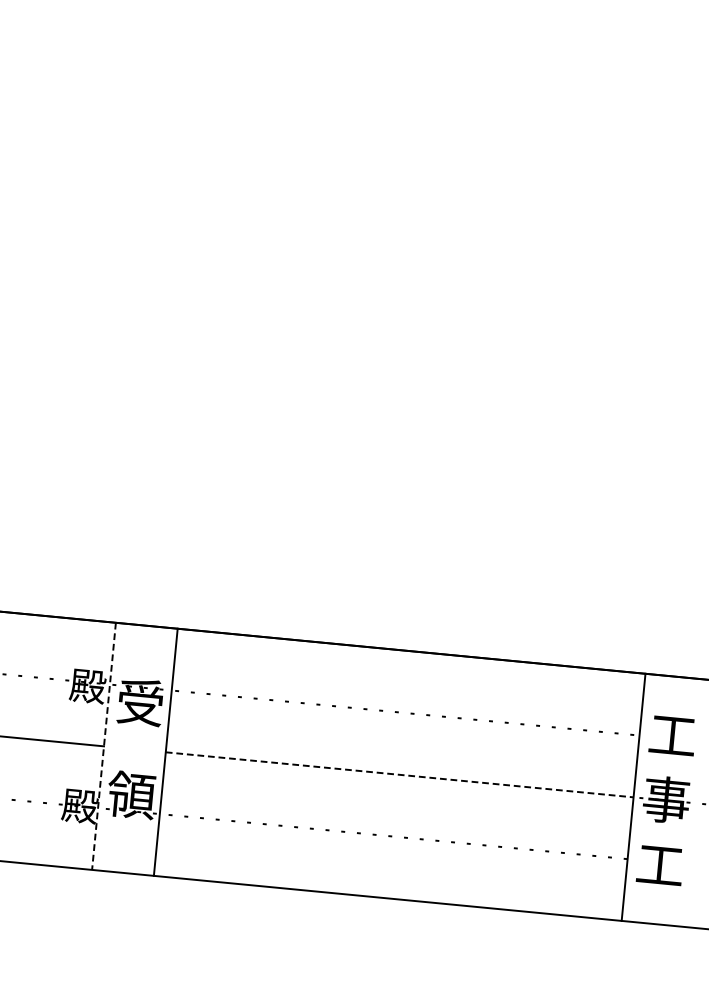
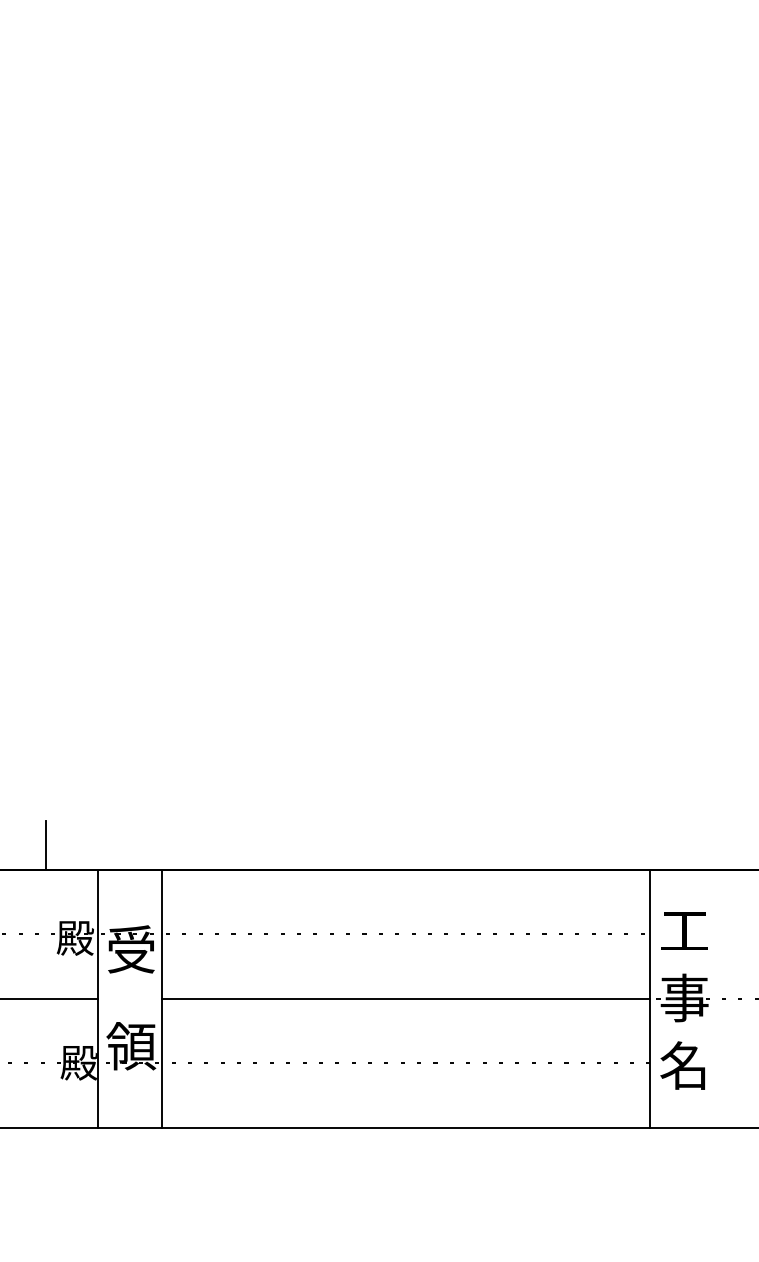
line: (67, 594) -> (45, 845), added
line: (103, 746) -> (97, 998), dashed -> solid
line: (399, 774) -> (406, 998), dashed -> solid
text: (659, 864) -> (683, 1065), 工 -> 名

